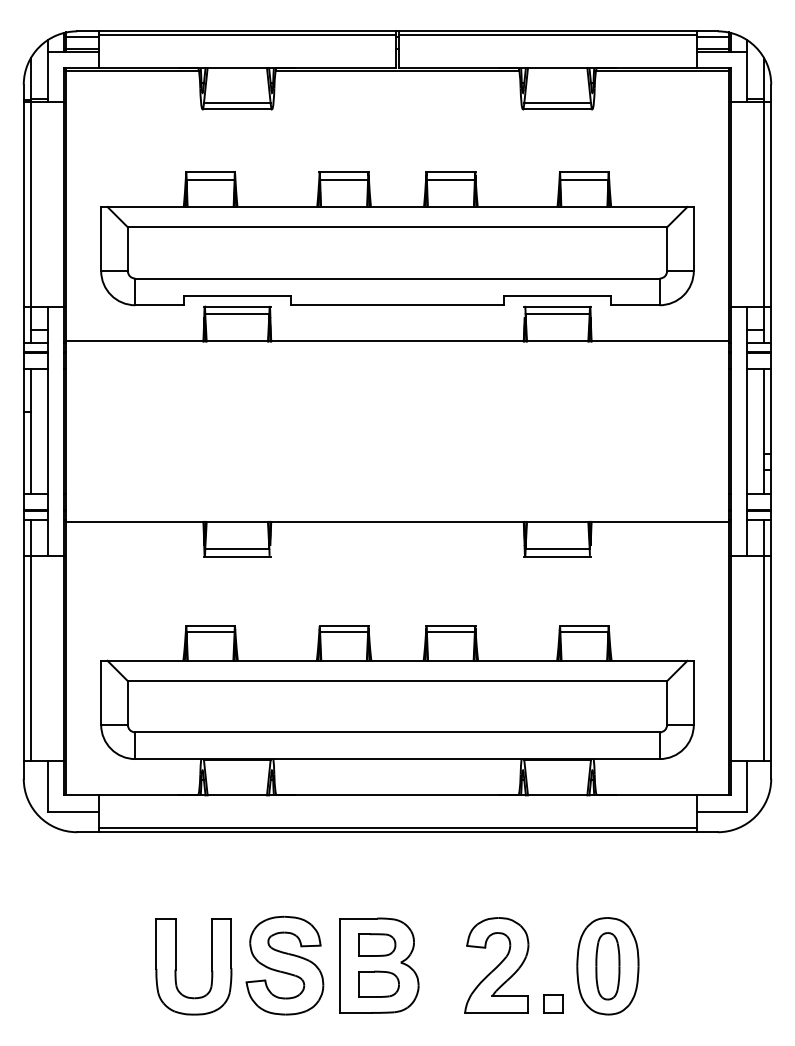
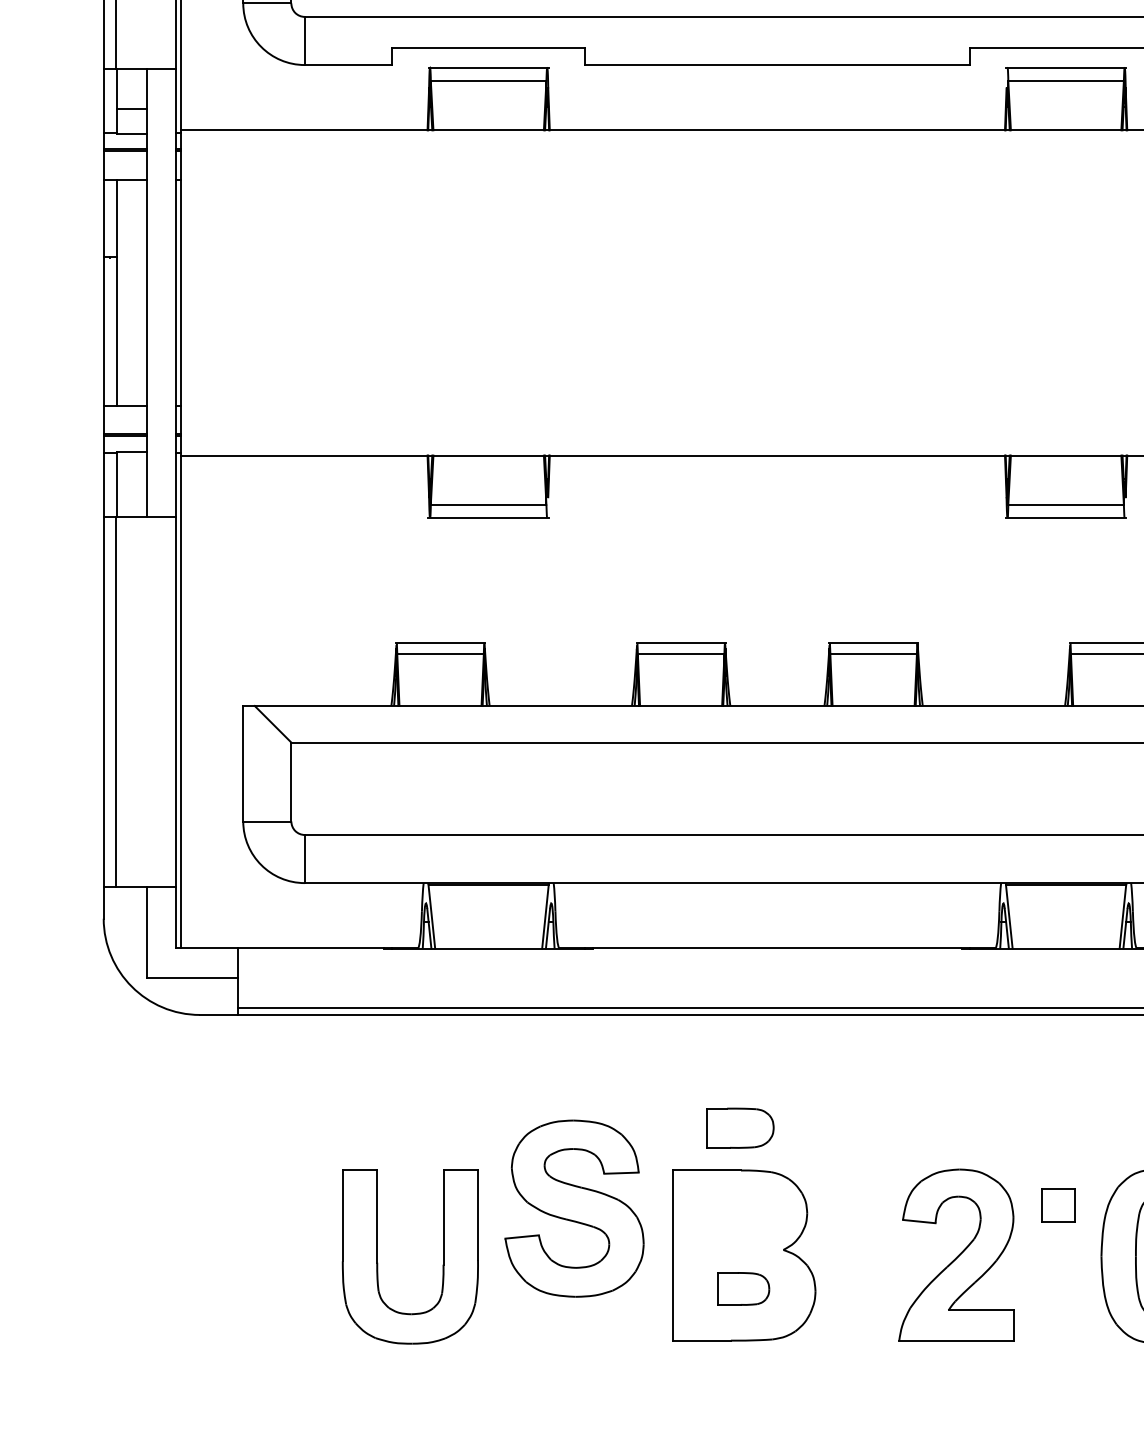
part: (377, 944) -> (741, 1127), moved
part: (284, 965) -> (573, 1208), moved
part: (378, 983) -> (743, 1287), size x0.7
part: (553, 1003) -> (1058, 1204), moved

